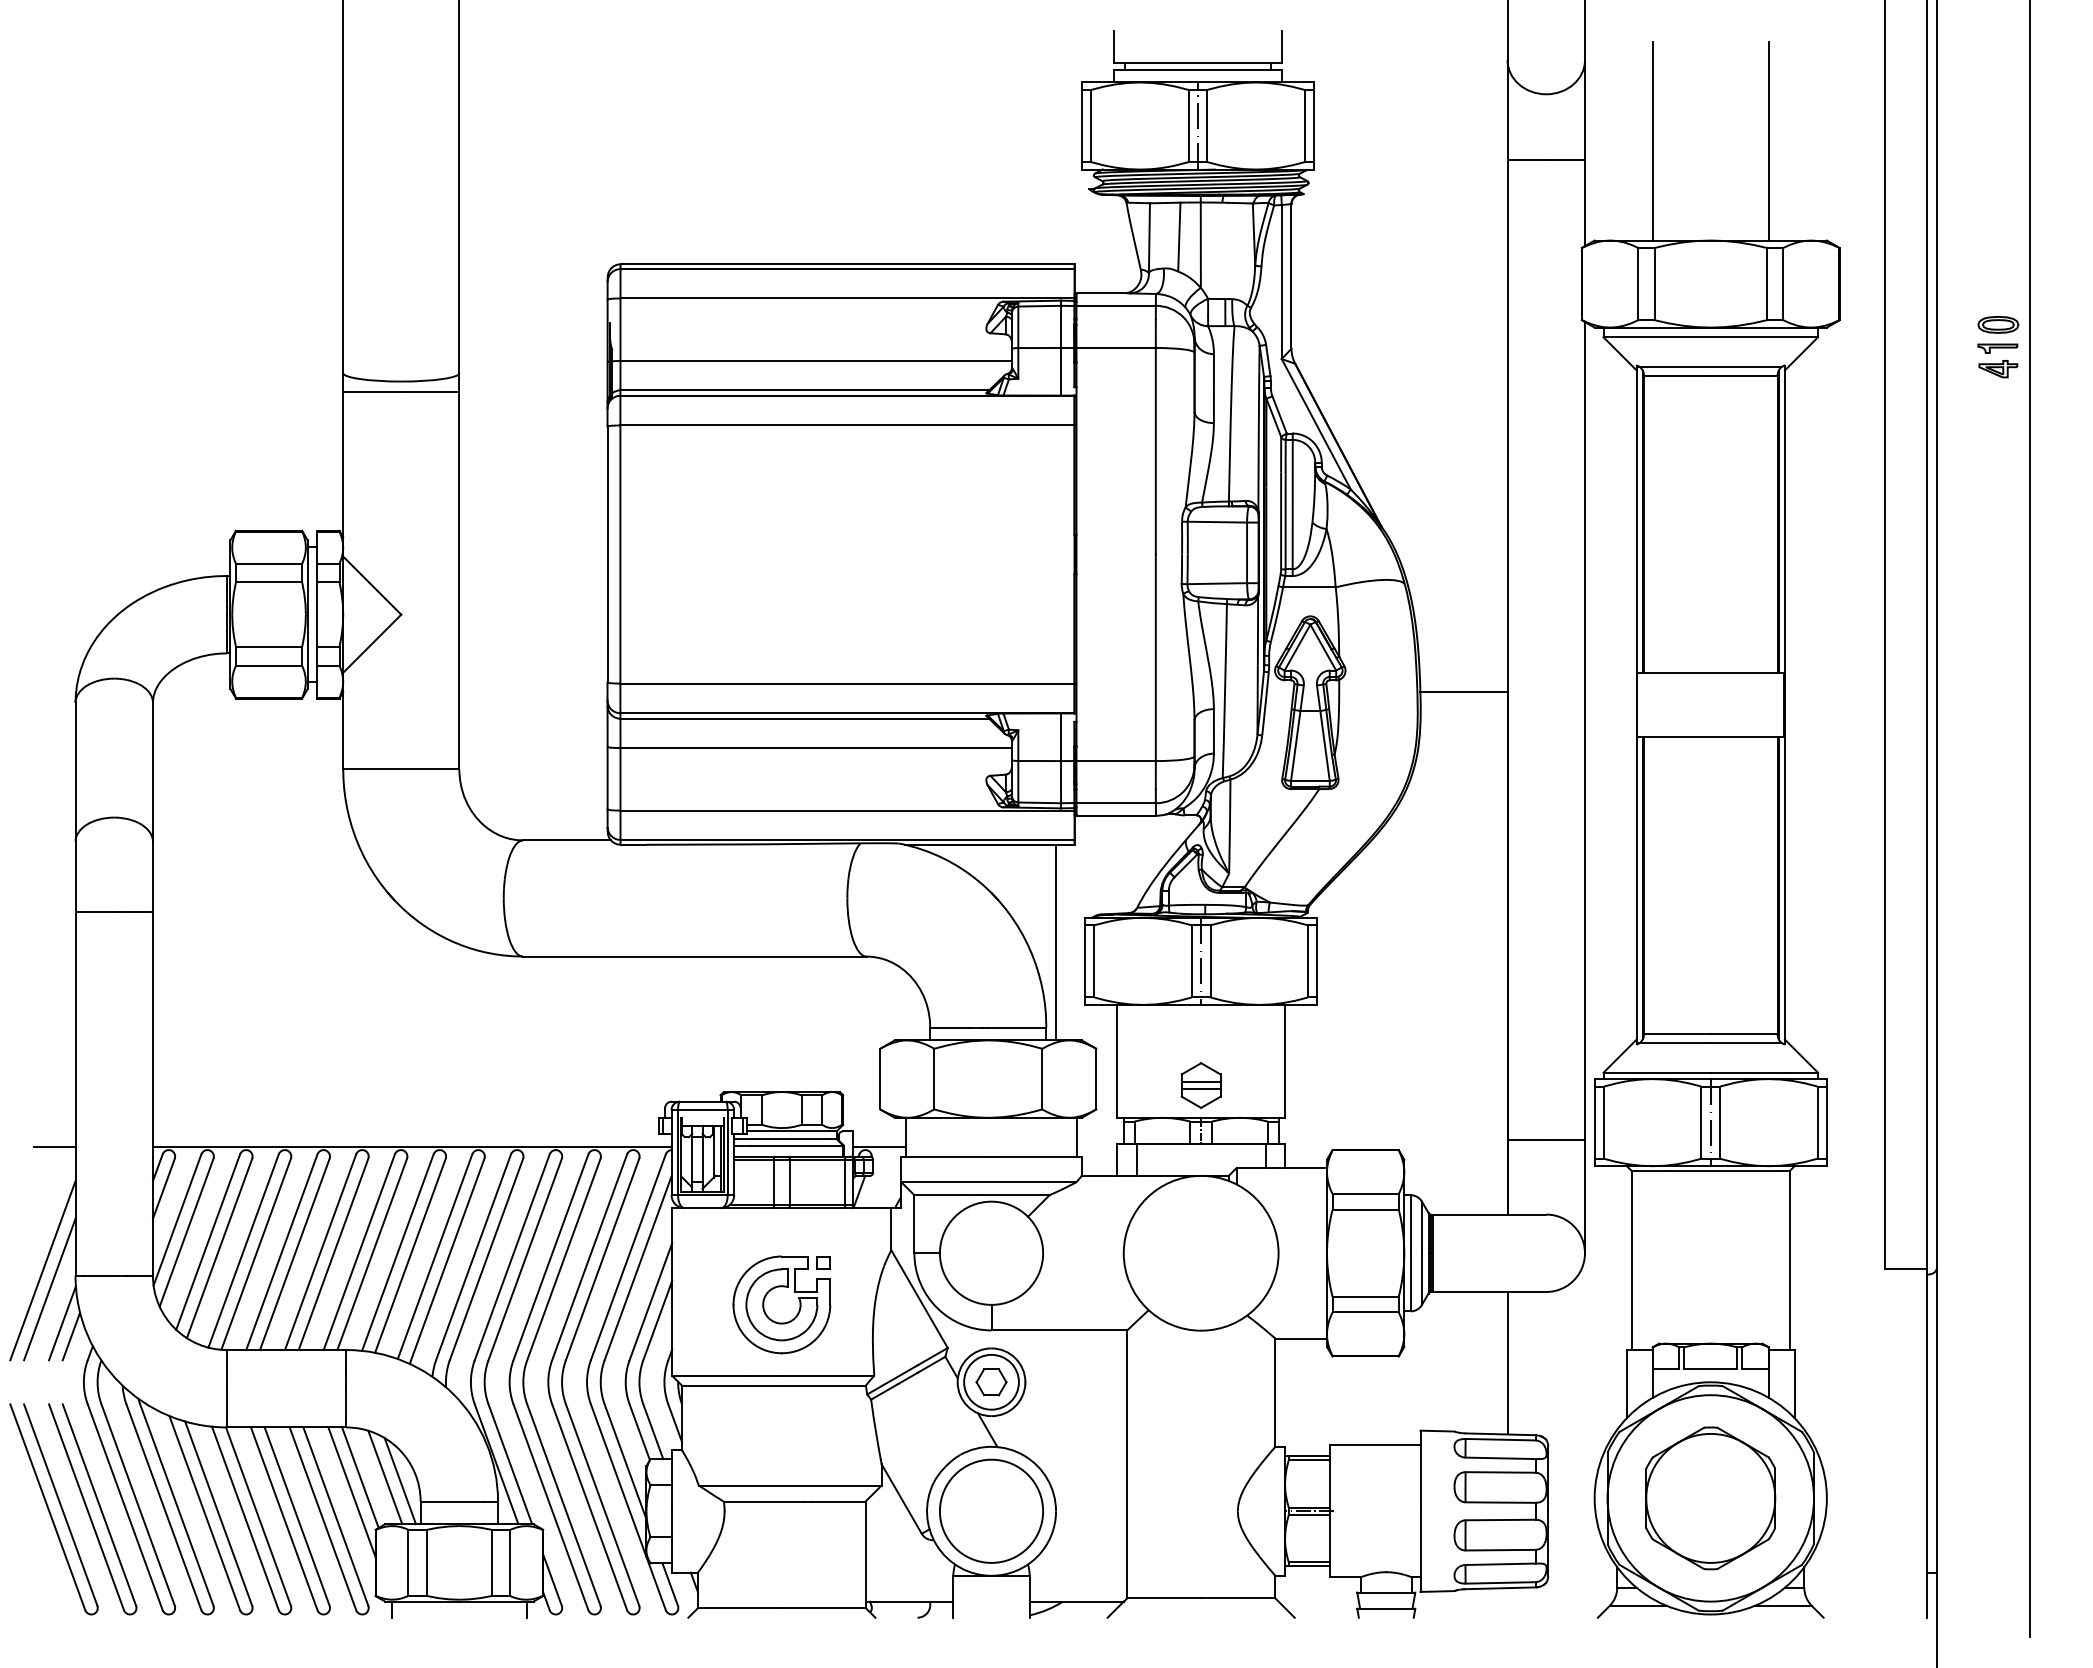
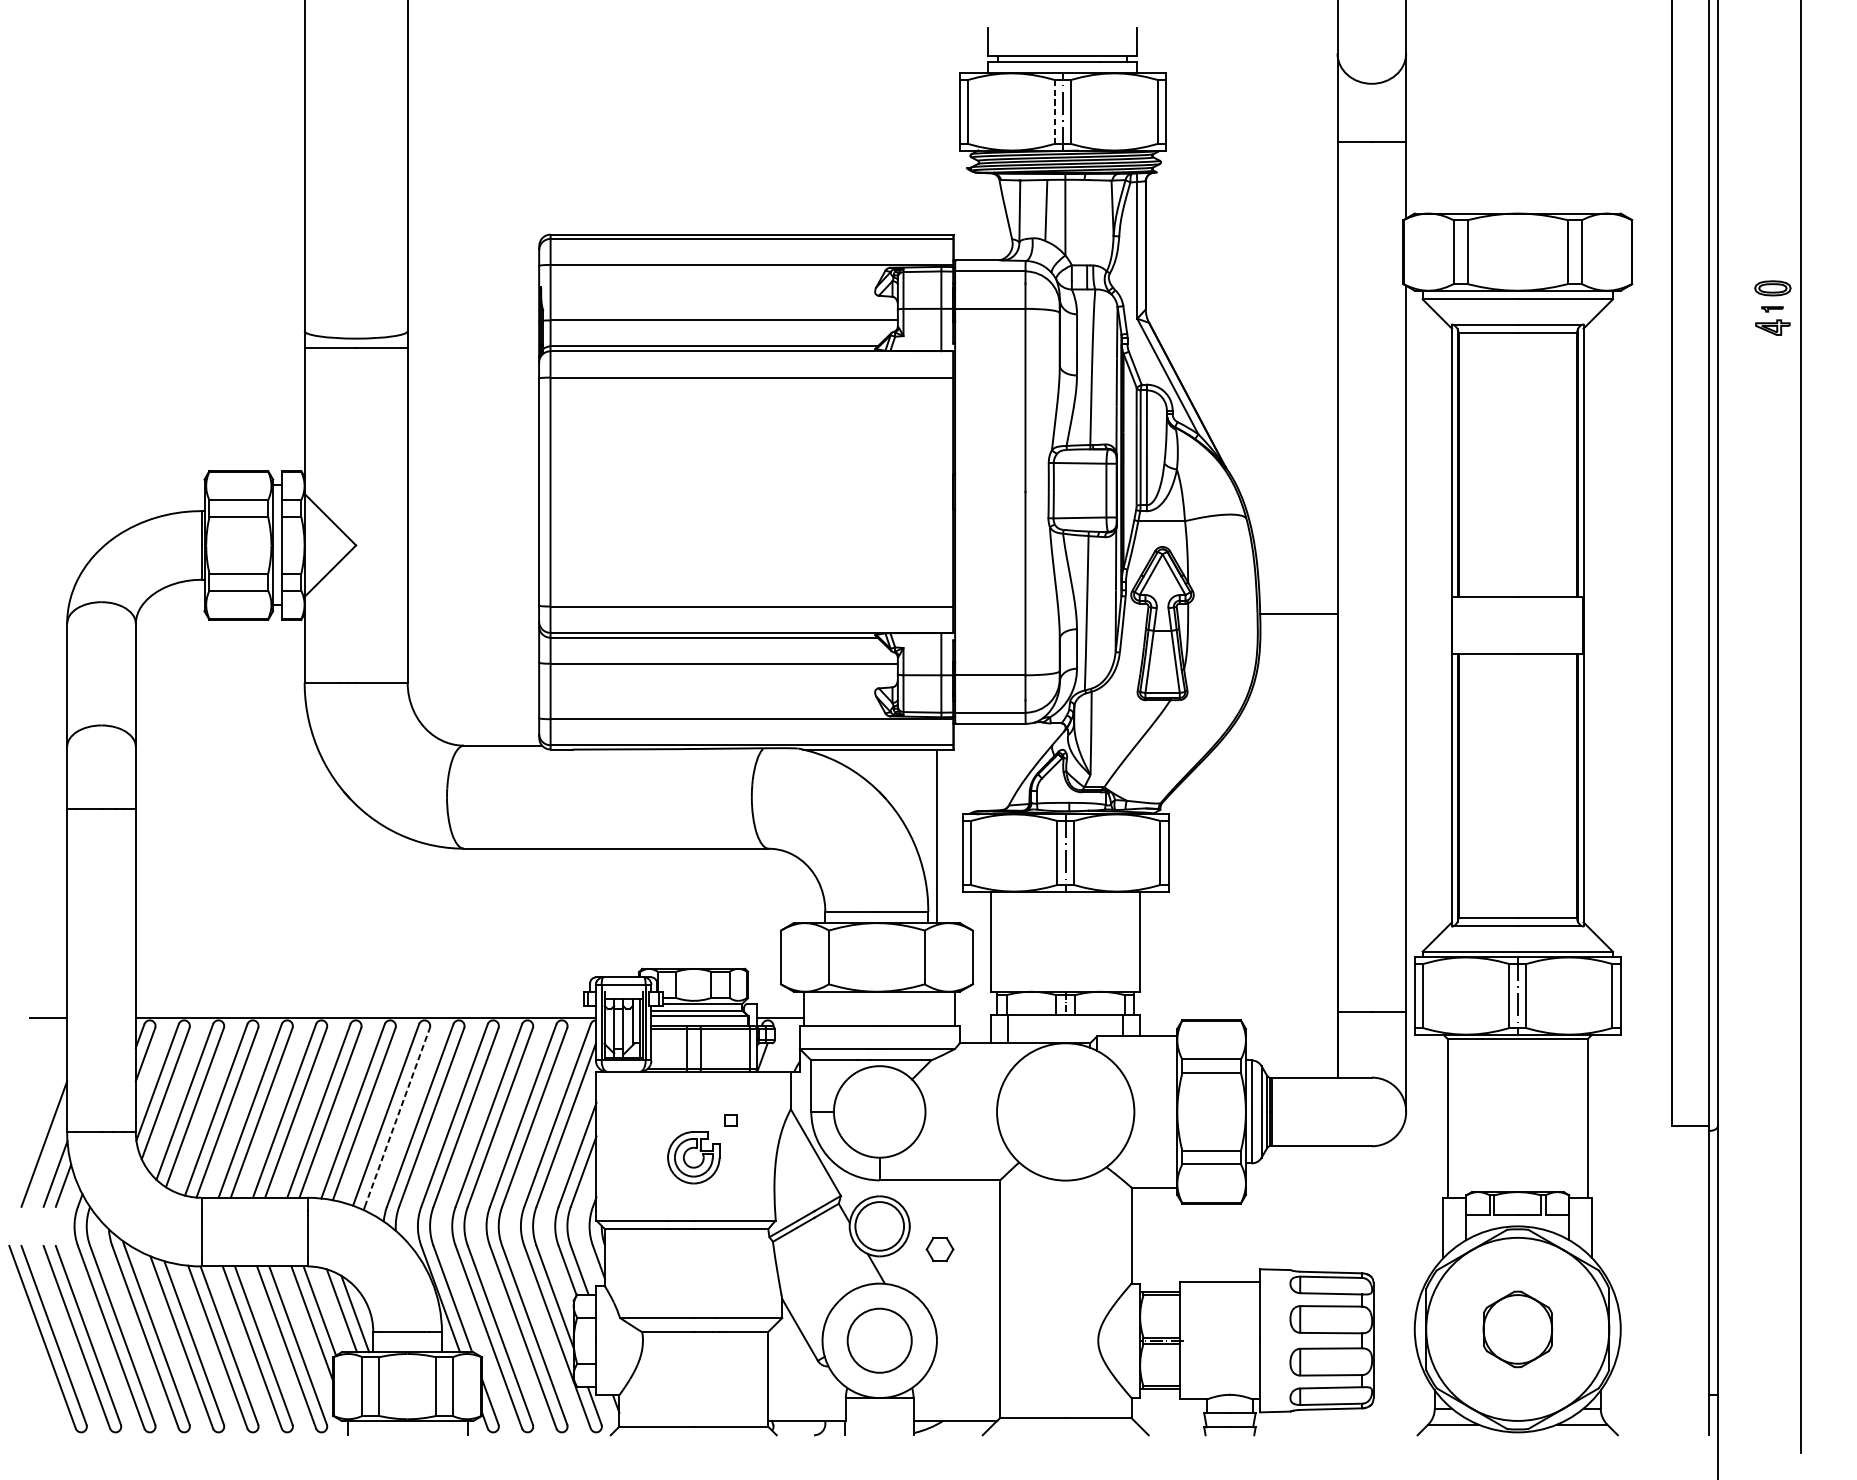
line: (1188, 126) -> (1054, 112), solid -> dashed
line: (1652, 140) -> (1466, 124), removed
line: (1768, 140) -> (1568, 124), removed
part: (1997, 348) -> (1772, 309), size x0.6
part: (1200, 1085) -> (1065, 963), removed
line: (447, 1259) -> (397, 1117), solid -> dashed
line: (42, 1270) -> (37, 1127), removed
part: (781, 1304) -> (693, 1157), size x0.6
line: (1507, 1362) -> (1337, 1208), removed
part: (991, 1382) -> (940, 1249), moved
part: (1710, 1498) -> (1517, 1329), size x0.6
circle: (991, 1510) -> (879, 1340), size x0.7

